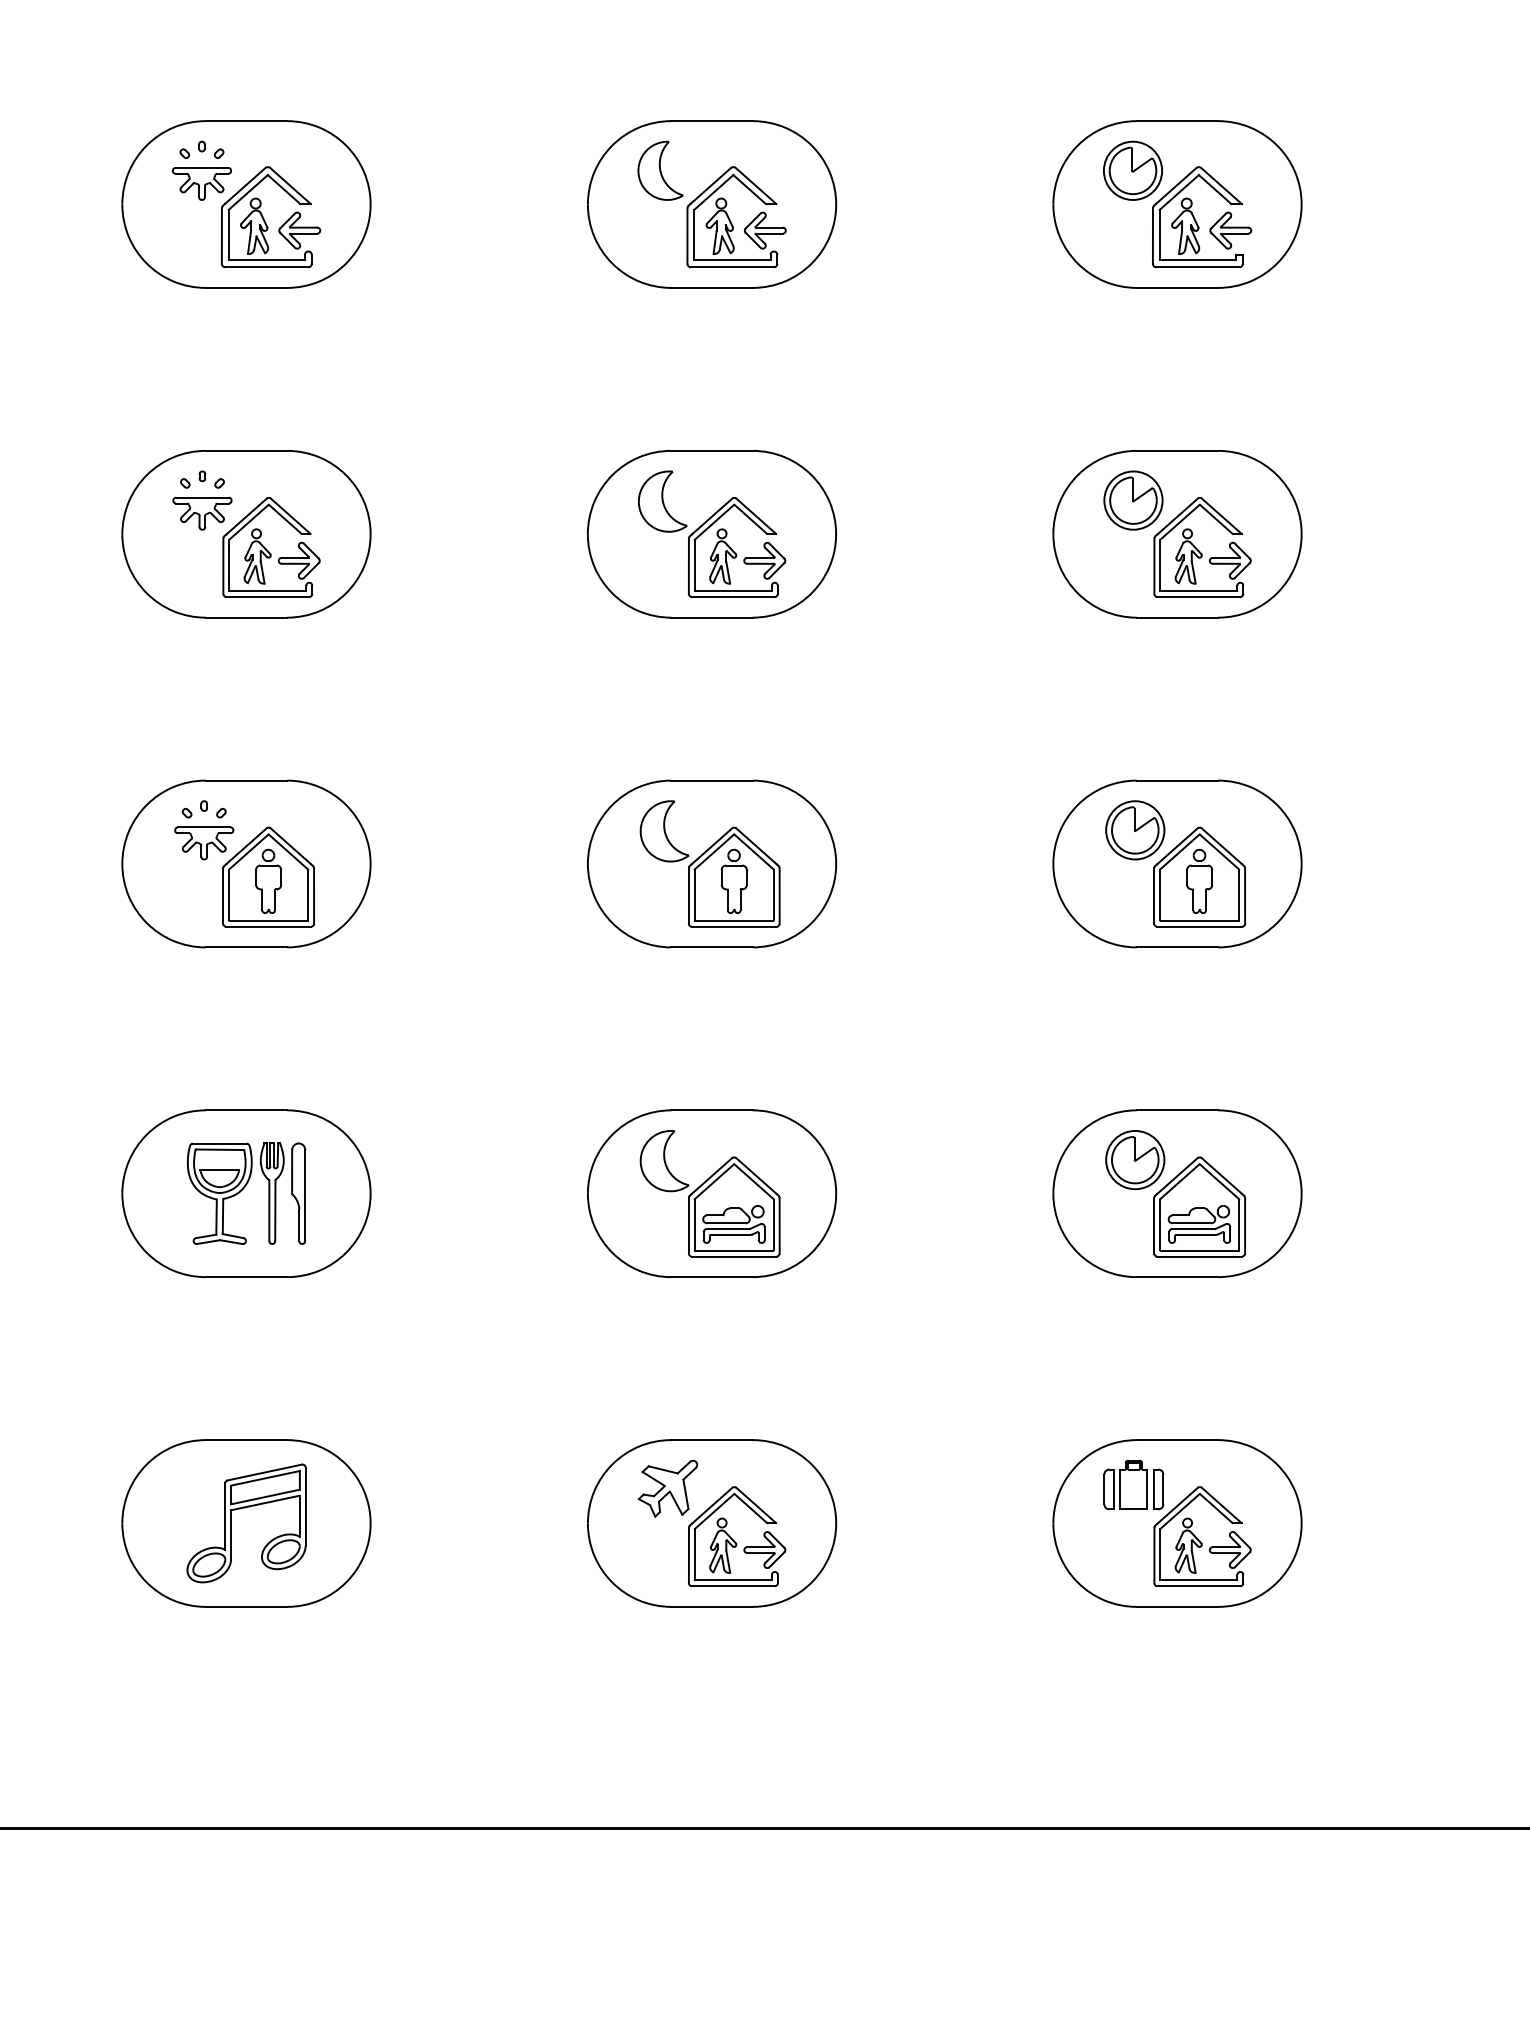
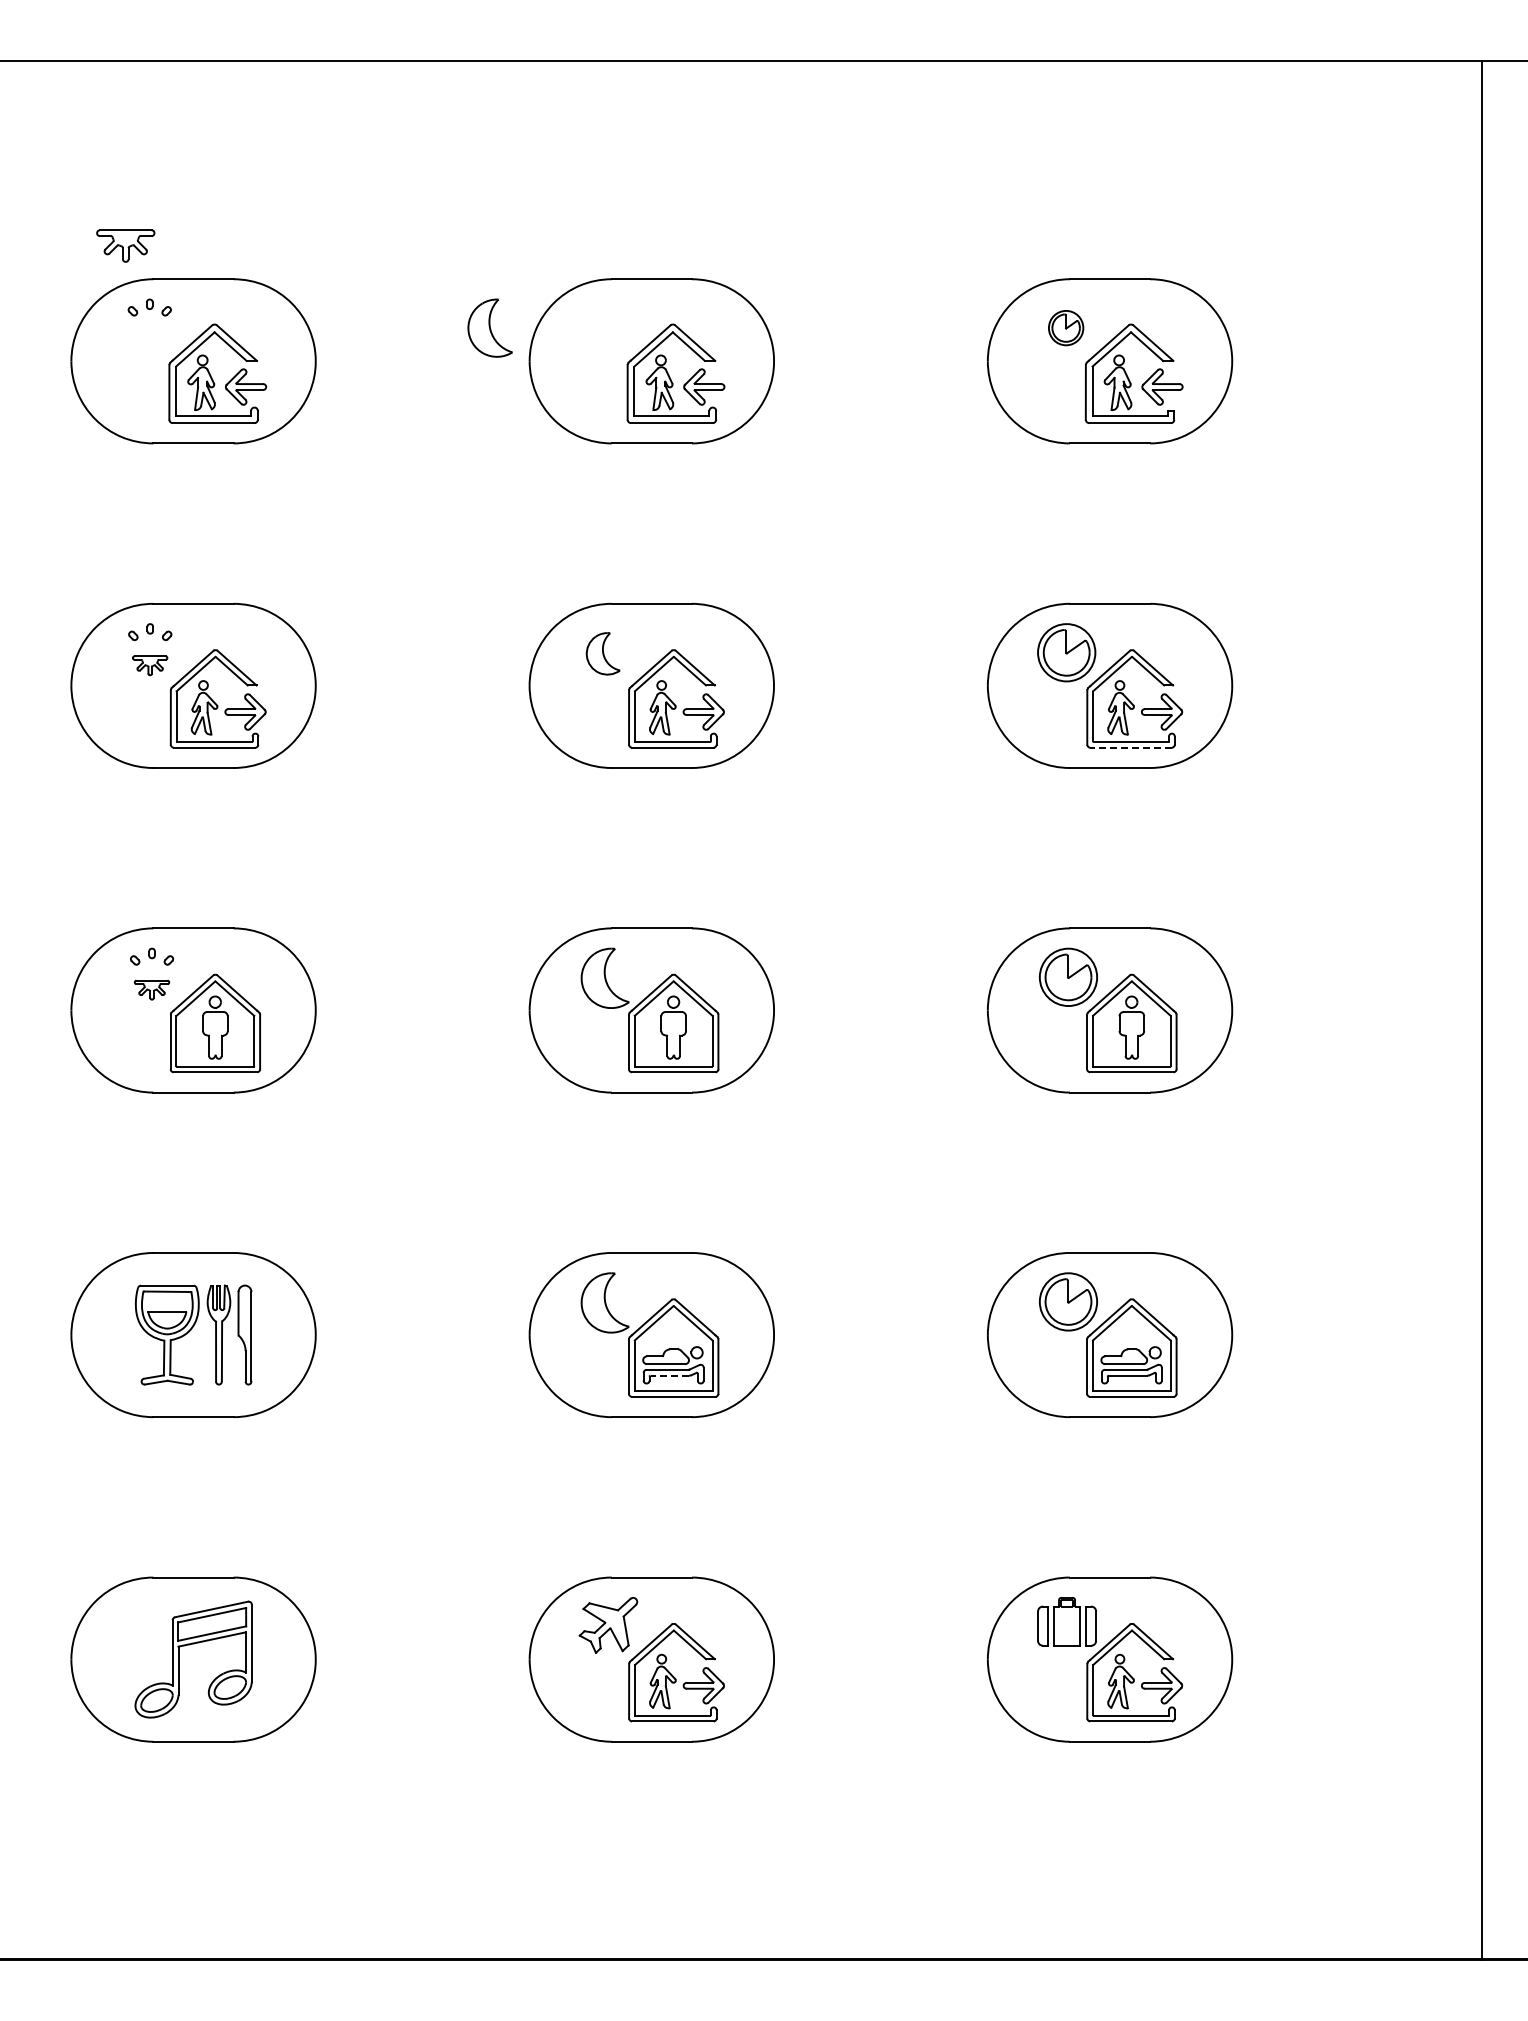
part: (659, 170) -> (489, 327), moved
part: (1132, 170) -> (1065, 327), size x0.6
part: (201, 183) -> (125, 245), moved
part: (661, 501) -> (602, 653), size x0.7
part: (201, 513) -> (149, 665), size x0.6
line: (1199, 596) -> (1131, 747), solid -> dashed
part: (203, 842) -> (151, 989), size x0.6
line: (729, 1234) -> (669, 1375), solid -> dashed

